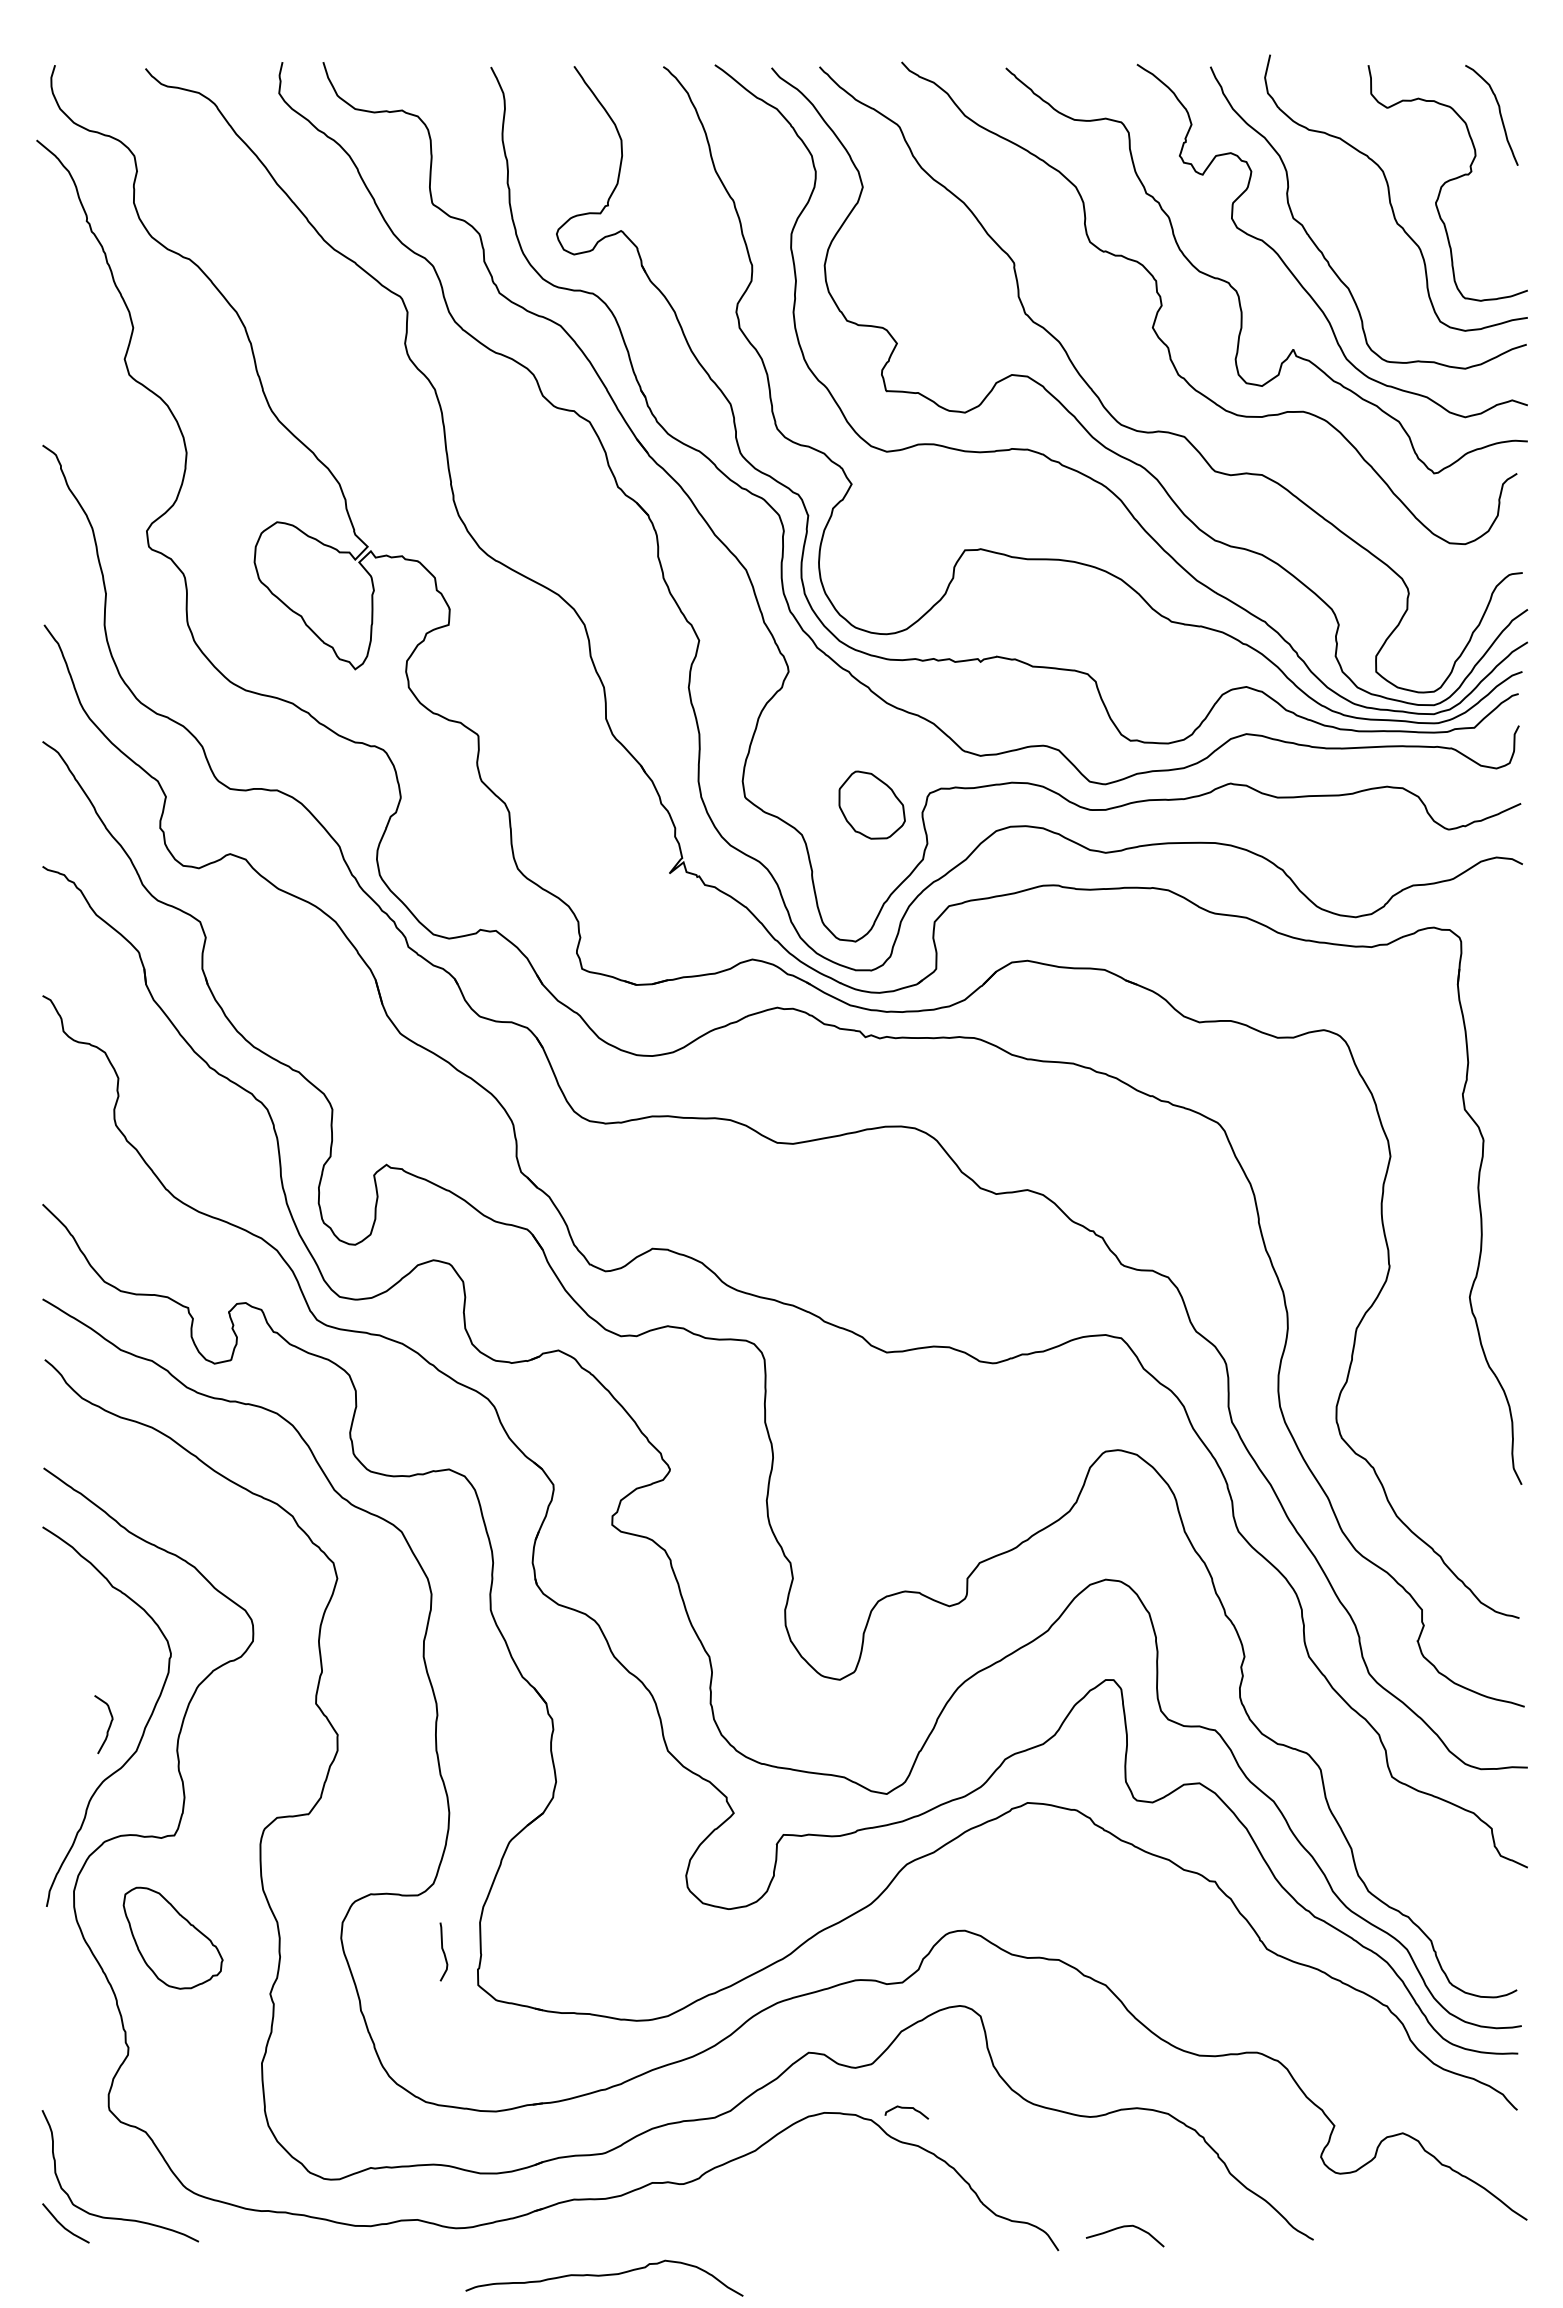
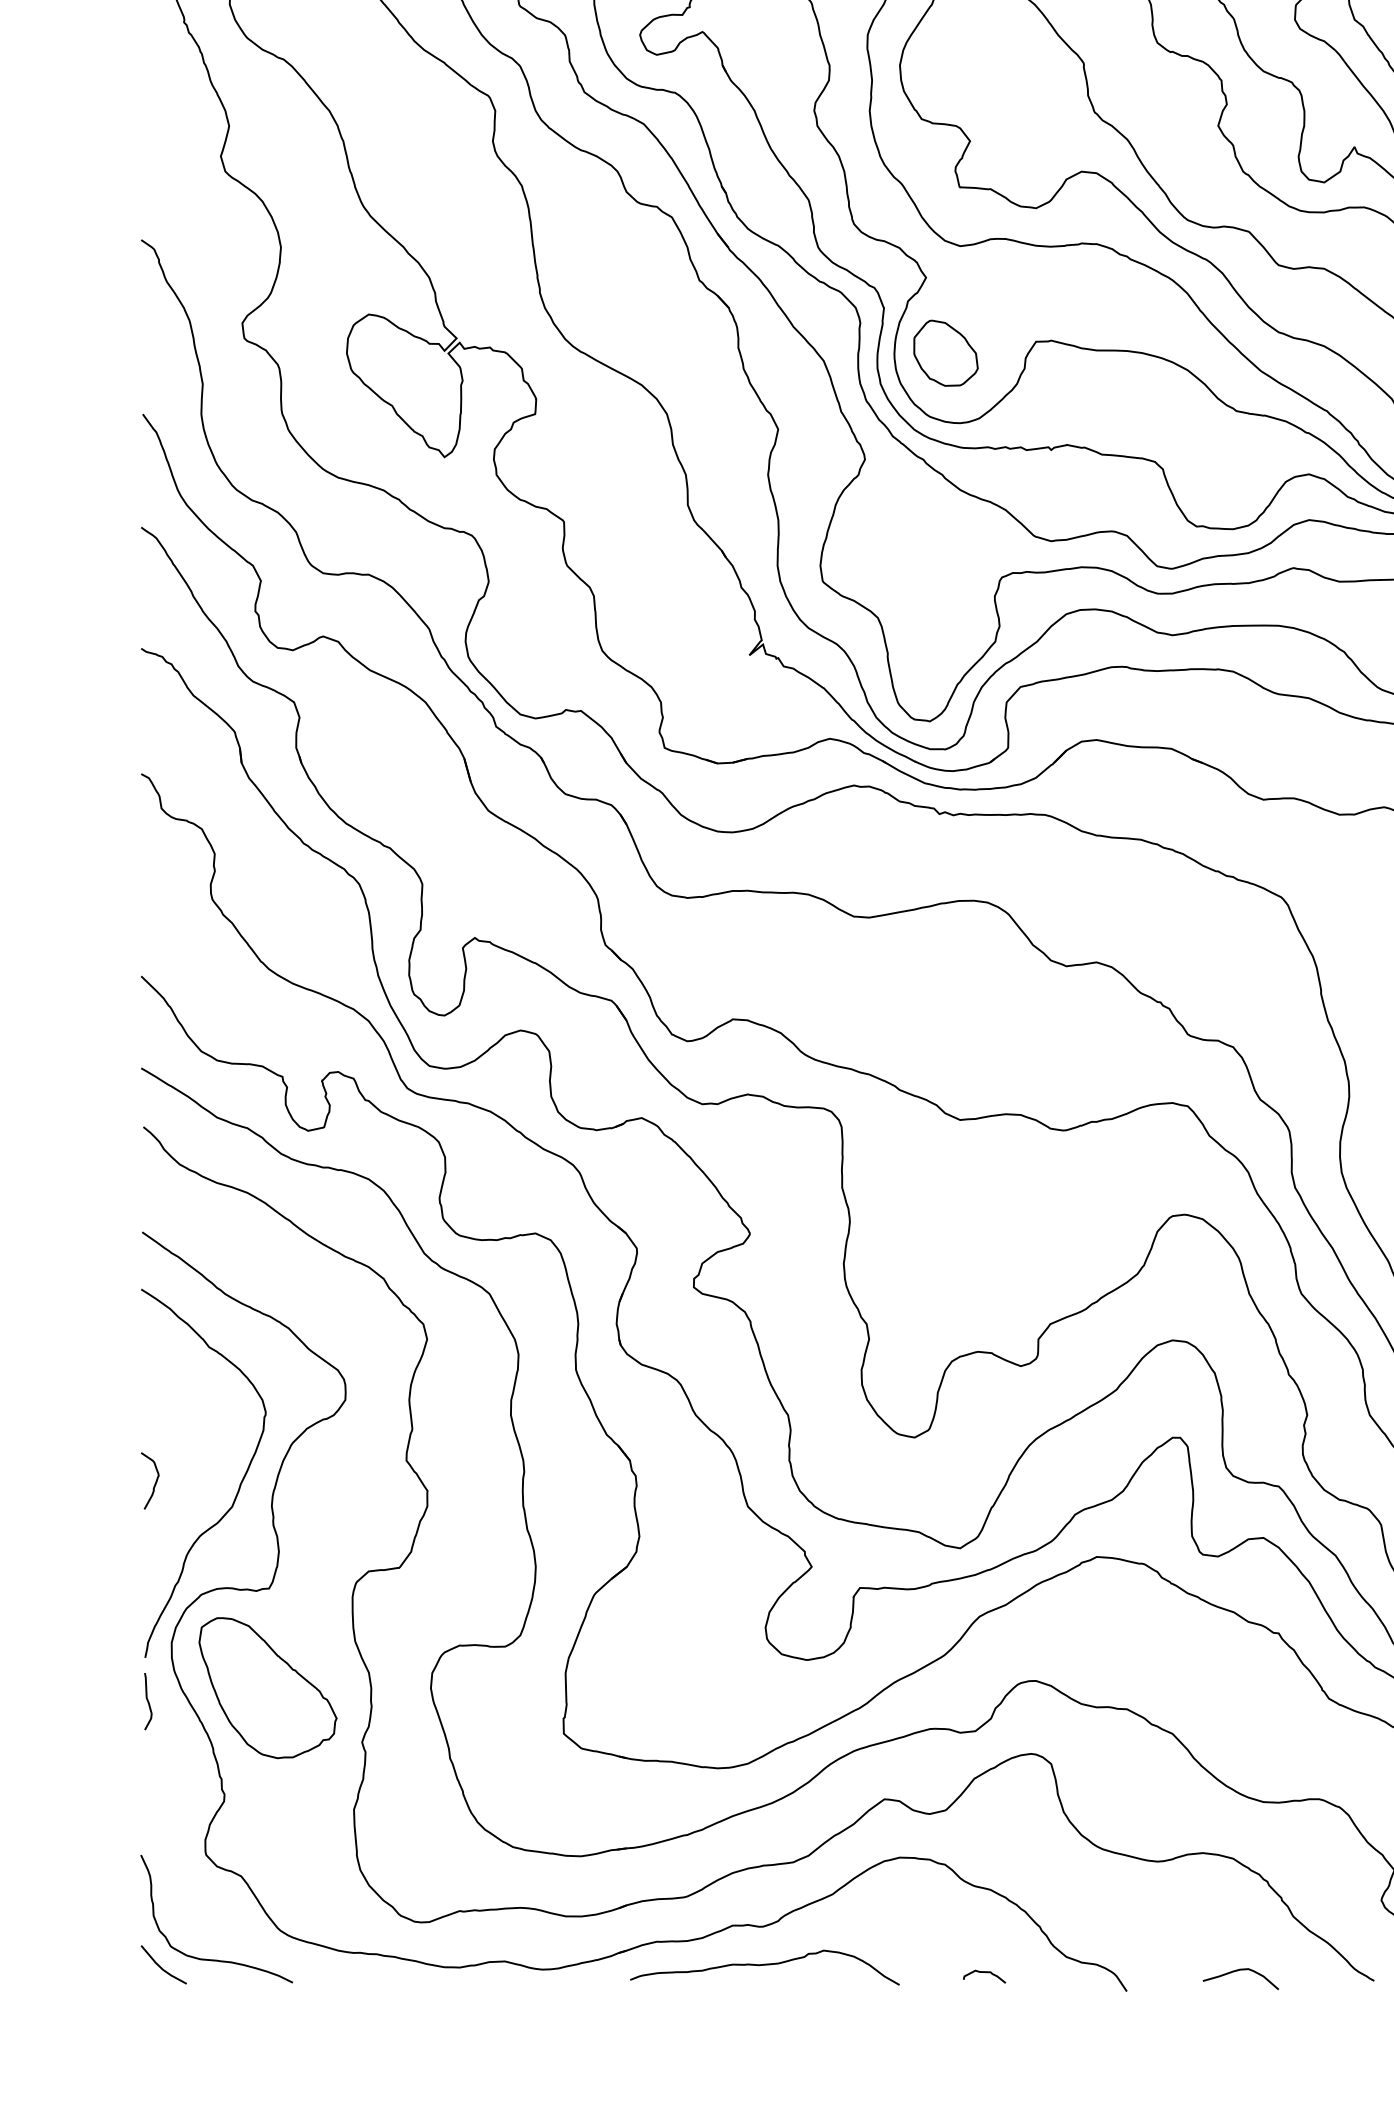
part: (871, 804) -> (945, 352), moved
curve: (108, 1727) -> (154, 1483), moved
part: (172, 1938) -> (267, 1688), size x1.43
curve: (443, 1951) -> (147, 1701), moved
curve: (906, 2108) -> (984, 1972), moved
curve: (1125, 2227) -> (1241, 1970), moved
curve: (604, 2276) -> (764, 1965), moved

